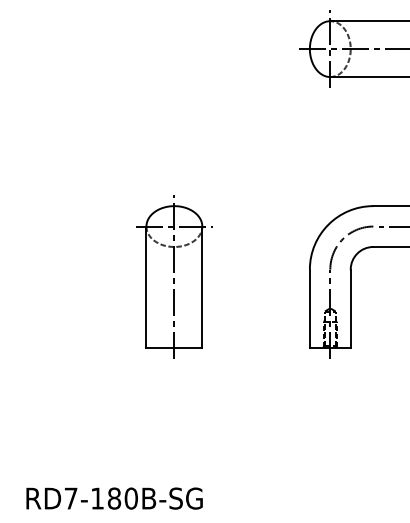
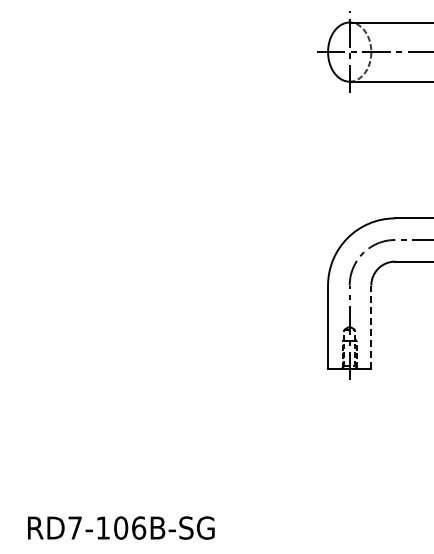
part: (174, 277) -> (184, 293), removed
line: (350, 309) -> (371, 327), solid -> dashed
text: (123, 498) -> (130, 527), RD7-180B-SG -> RD7-106B-SG

